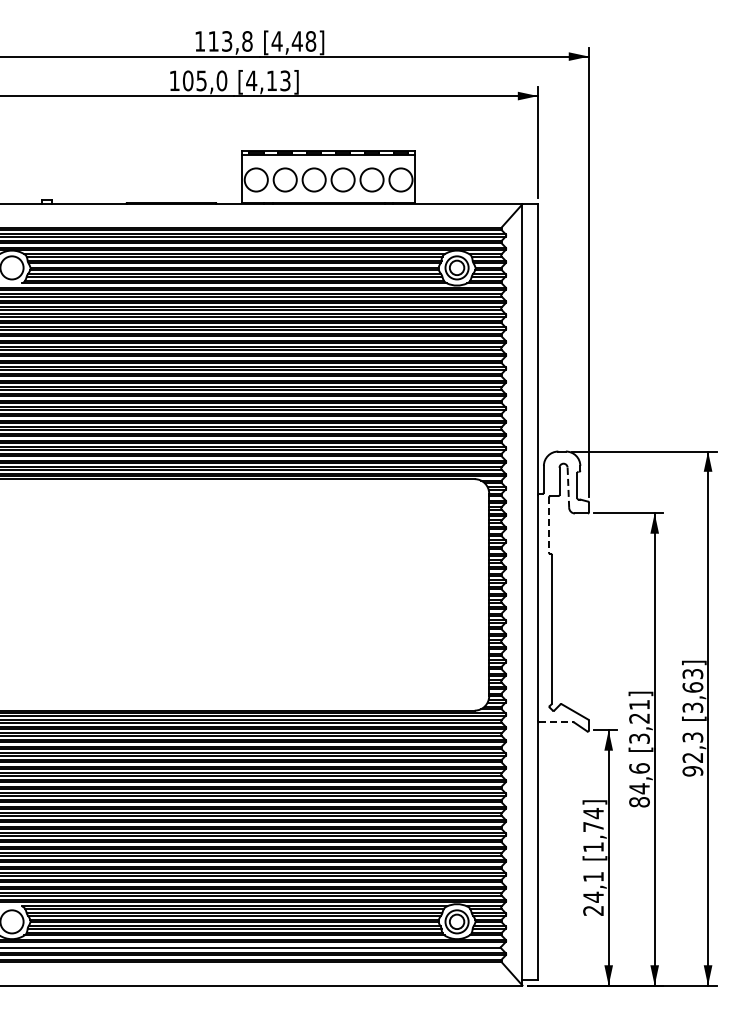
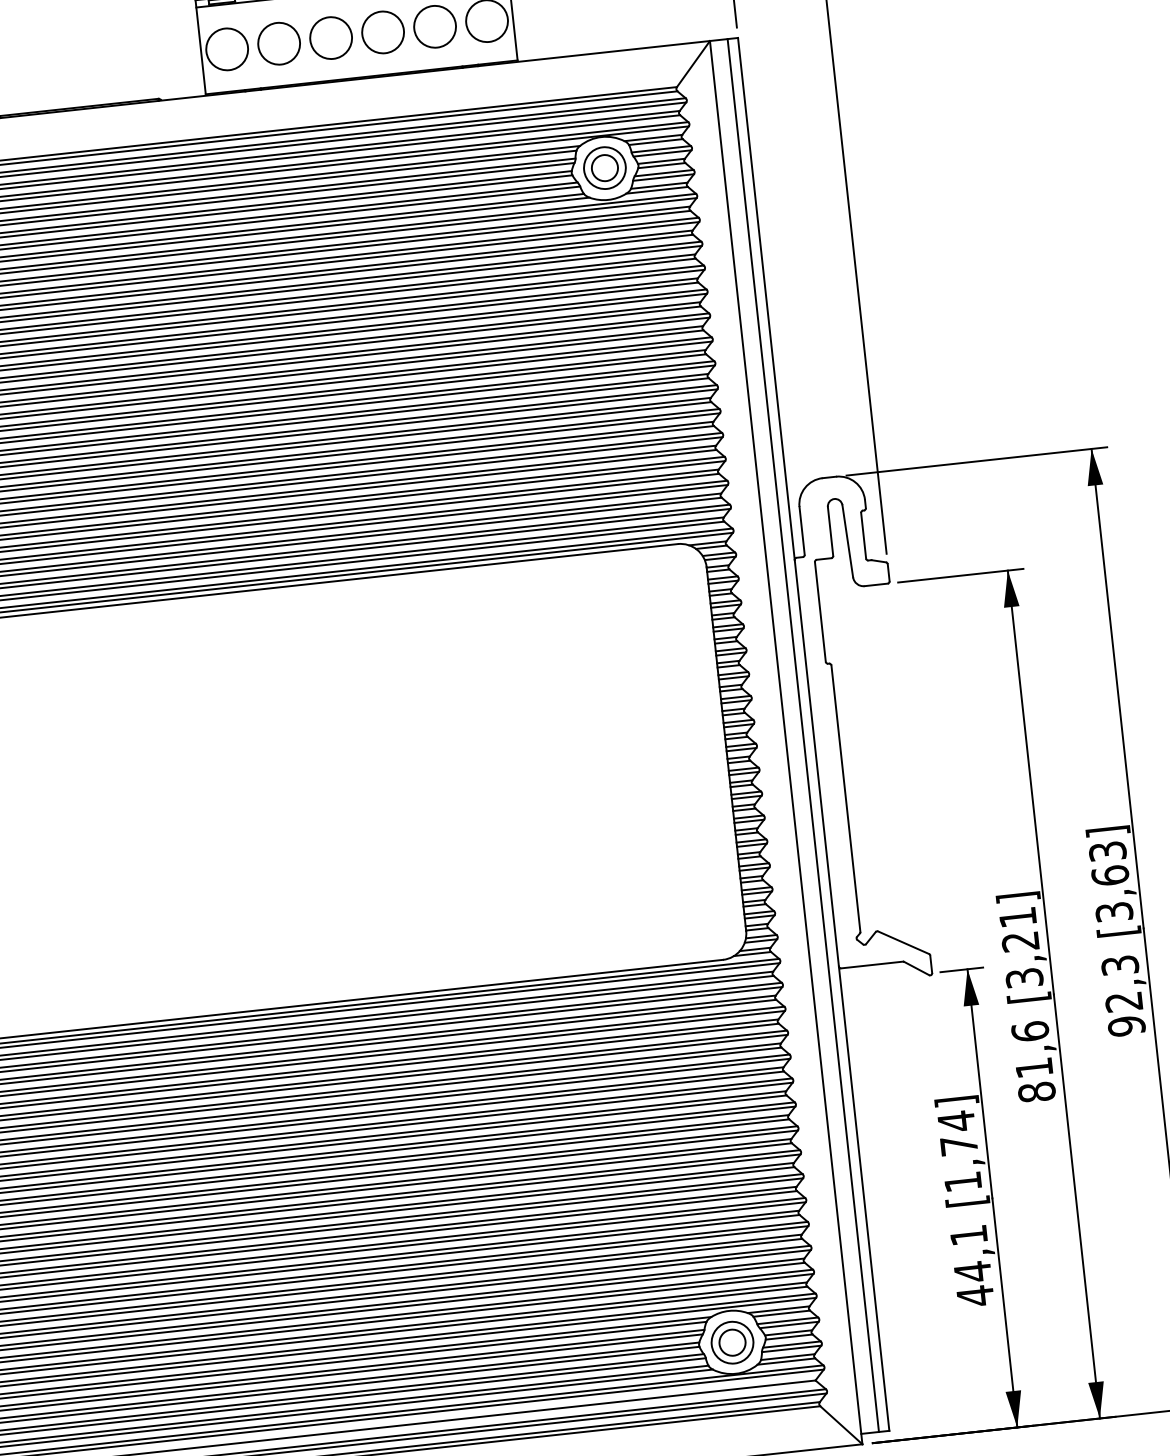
line: (568, 487) -> (847, 540), dashed -> solid
line: (549, 525) -> (821, 612), dashed -> solid
line: (532, 591) -> (803, 734), added
line: (556, 722) -> (872, 965), dashed -> solid
text: (639, 788) -> (1034, 1067), 84,6 -> 81,6
text: (593, 910) -> (975, 1295), 24,1 -> 44,1

